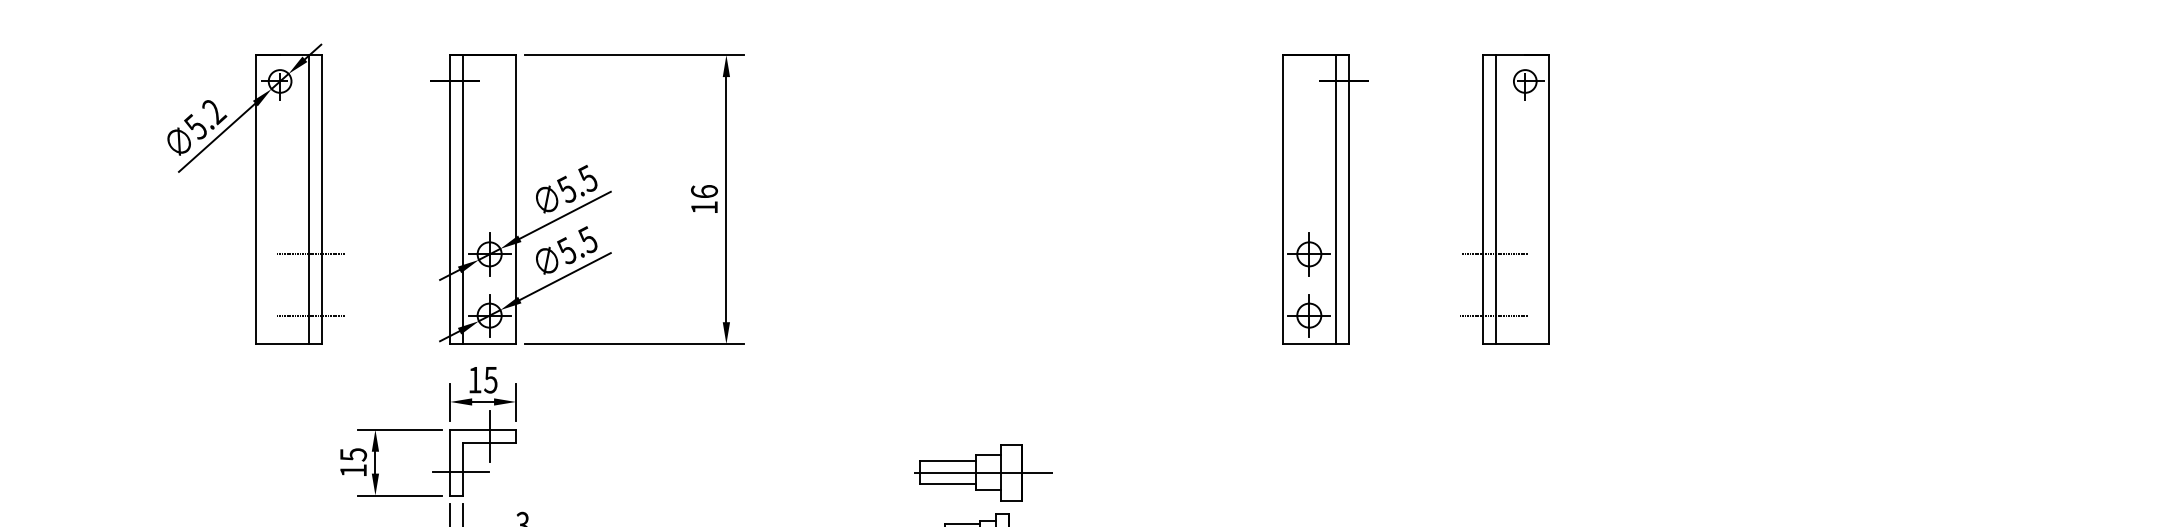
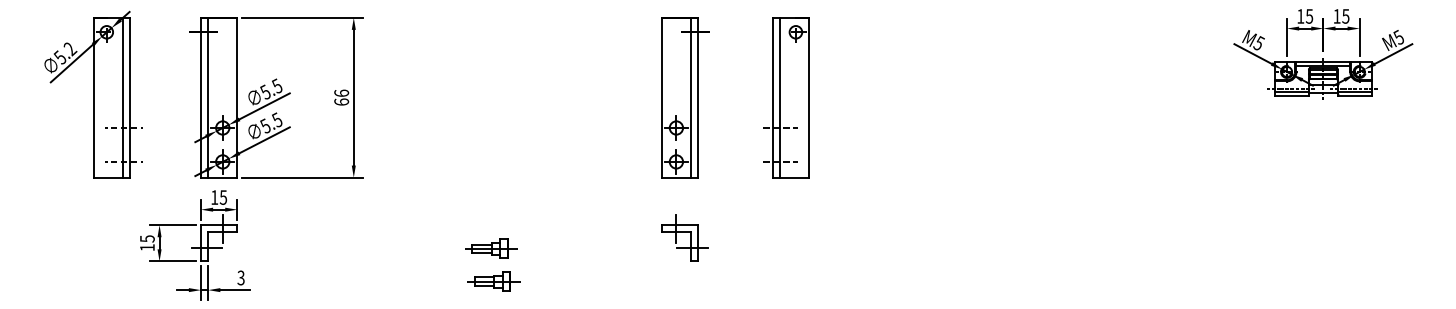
text: (704, 206) -> (341, 101), 16 -> 66
part: (1323, 452) -> (684, 237), added
part: (975, 472) -> (491, 248), size x0.62

